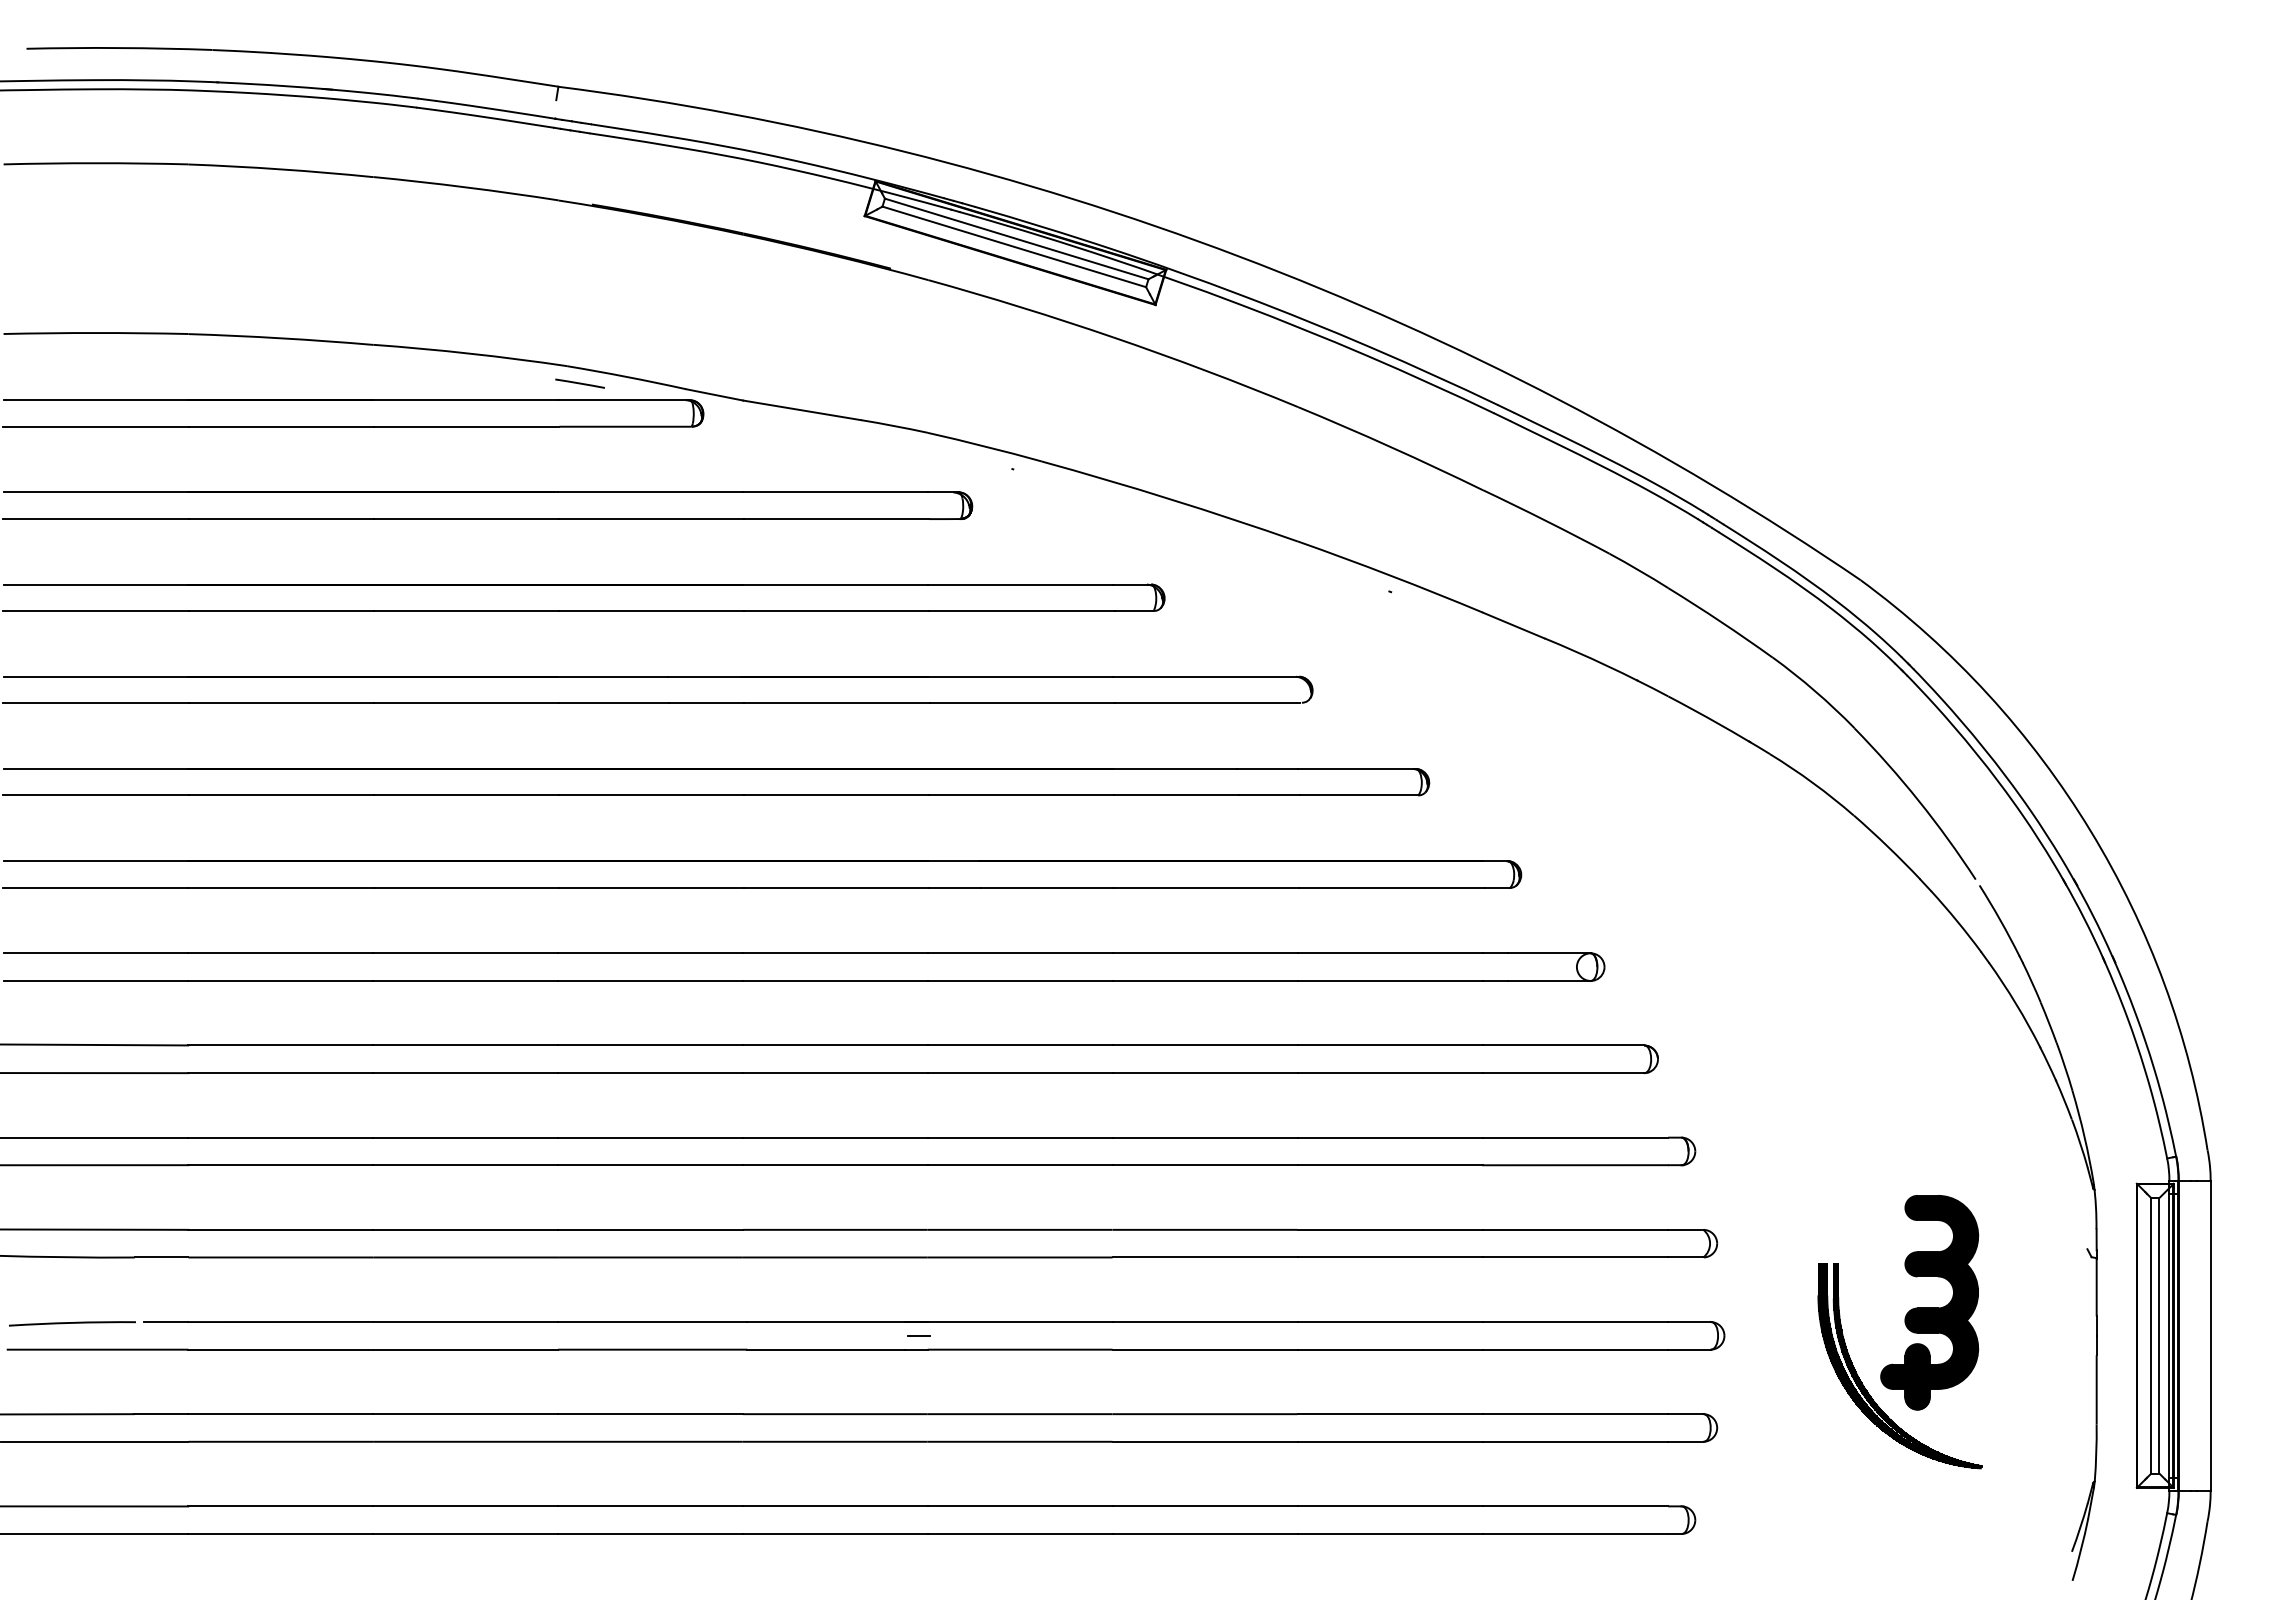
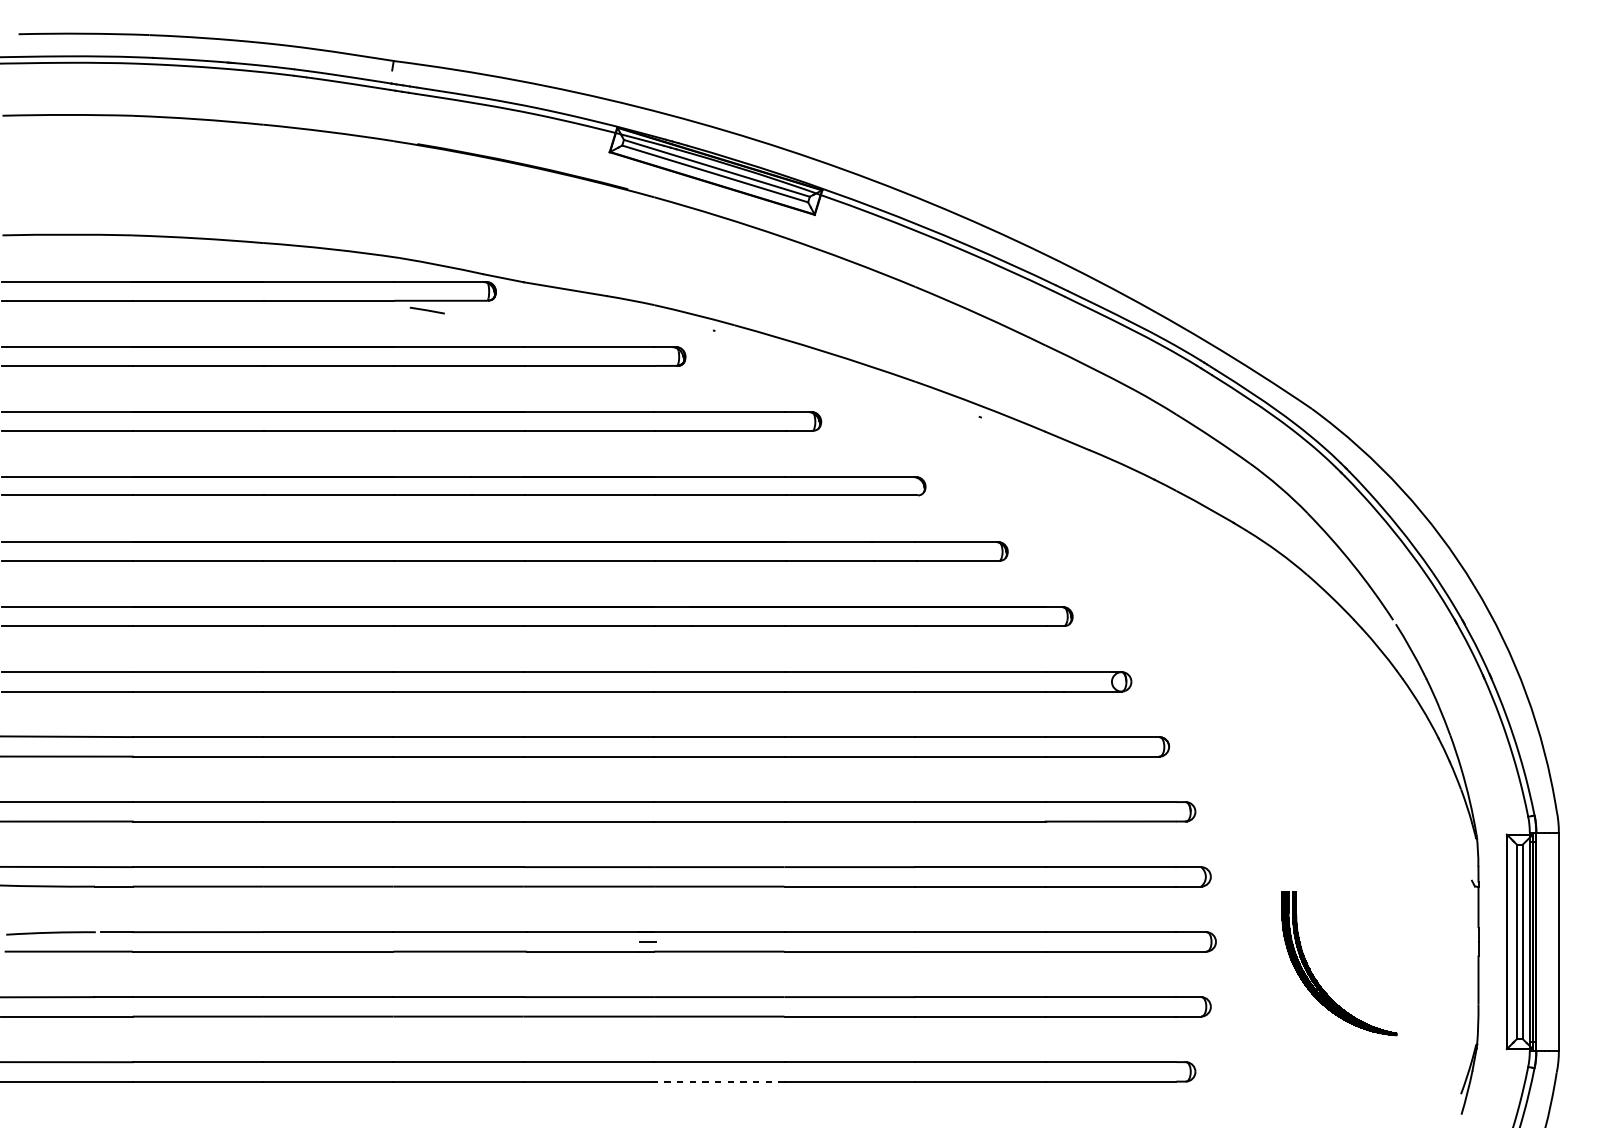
line: (579, 383) -> (426, 310), moved
part: (1929, 1302) -> (1360, 918), removed
line: (1019, 1534) -> (718, 1081), solid -> dashed

